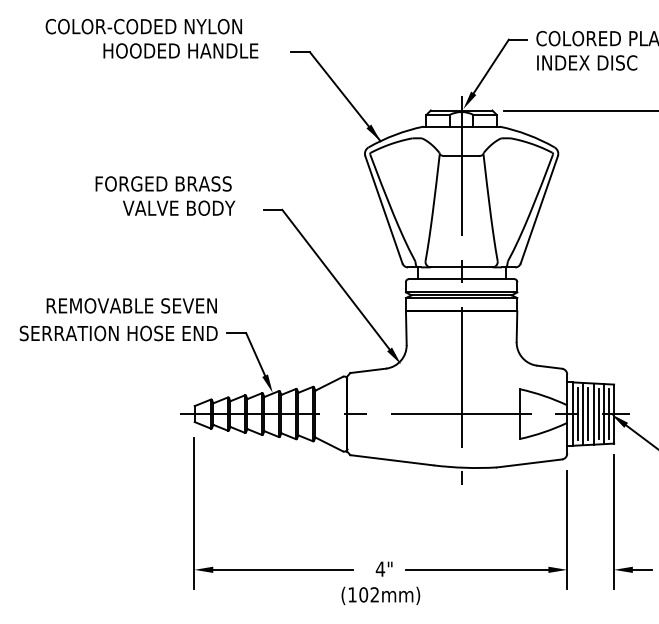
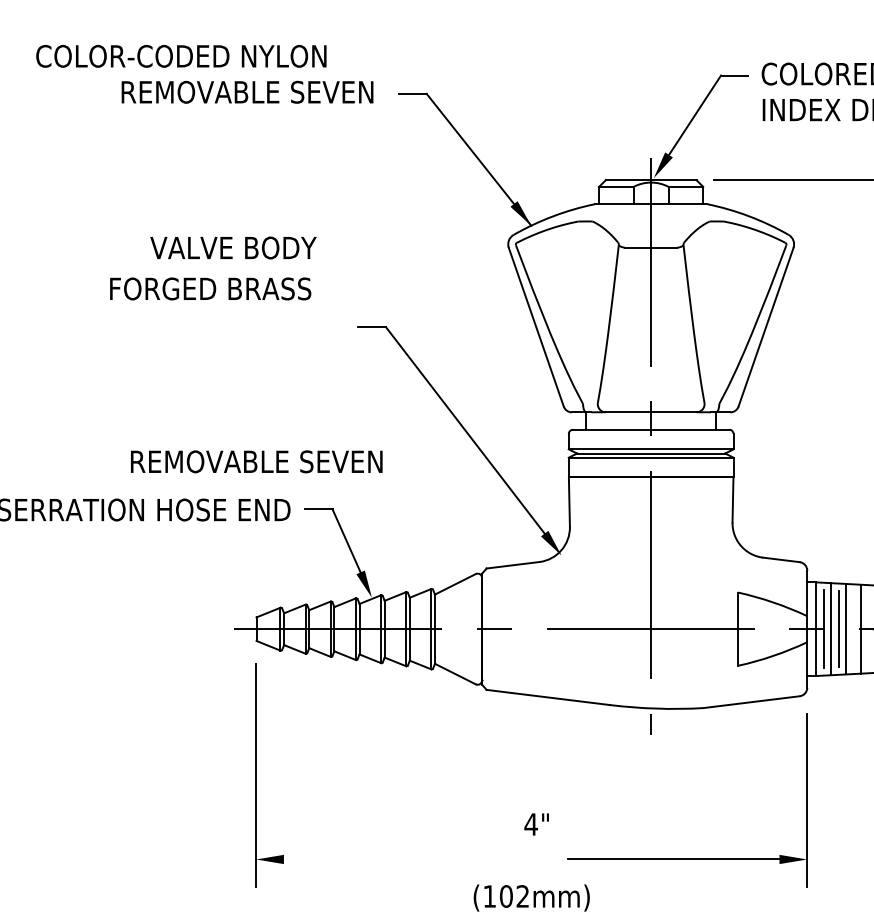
text: (189, 50) -> (248, 91), HOODED HANDLE -> REMOVABLE SEVEN
text: (179, 207) -> (234, 246), moved
text: (131, 305) -> (256, 461), moved
line: (598, 413) -> (853, 628), removed
line: (608, 413) -> (868, 628), removed
text: (383, 568) -> (535, 823), moved
line: (282, 569) -> (386, 858), removed

